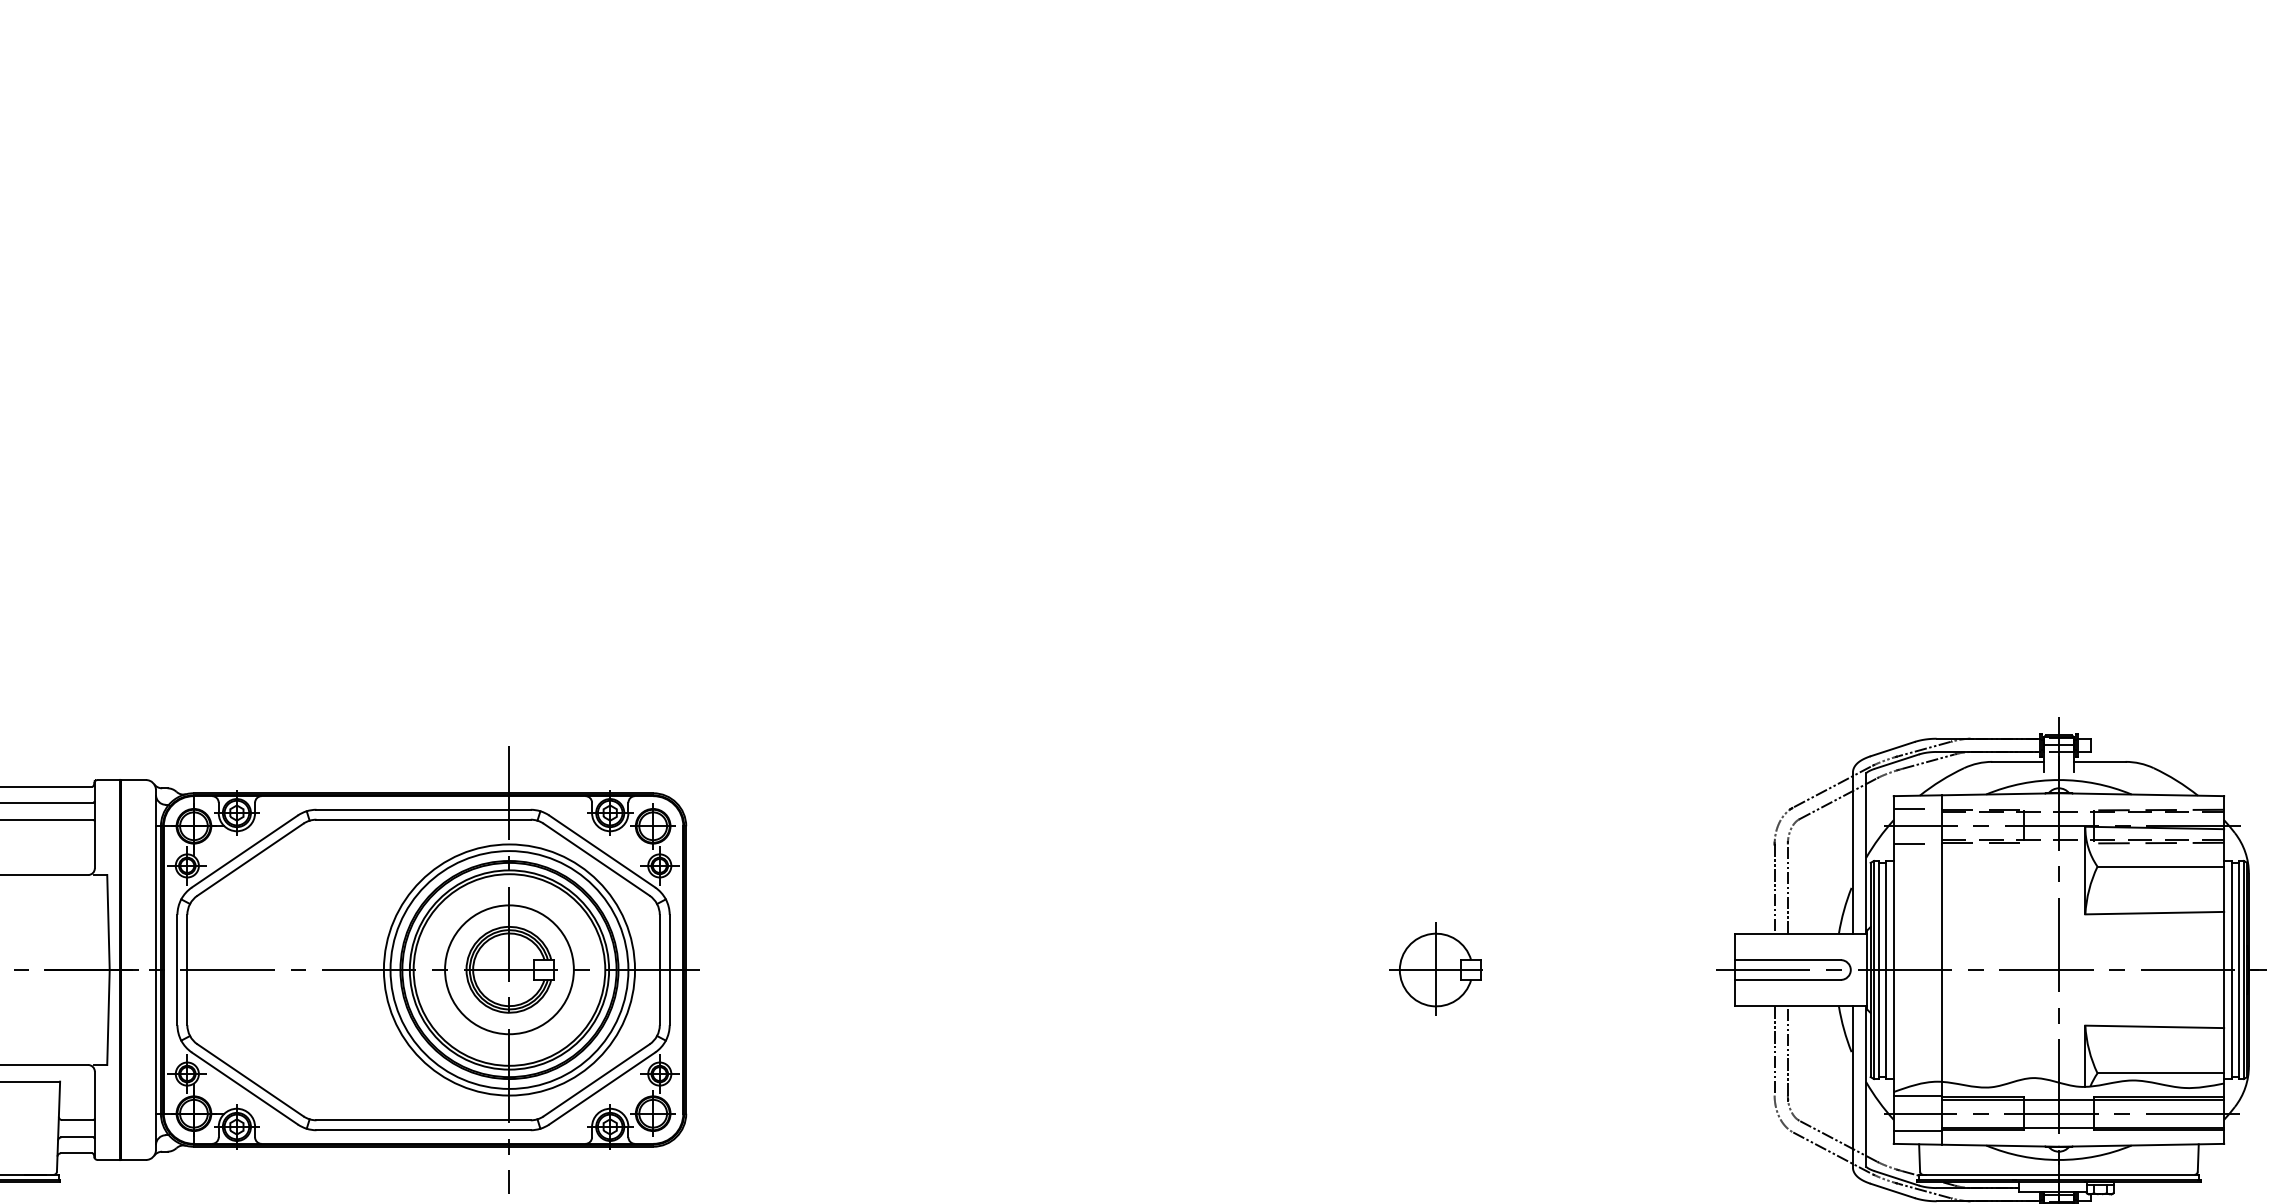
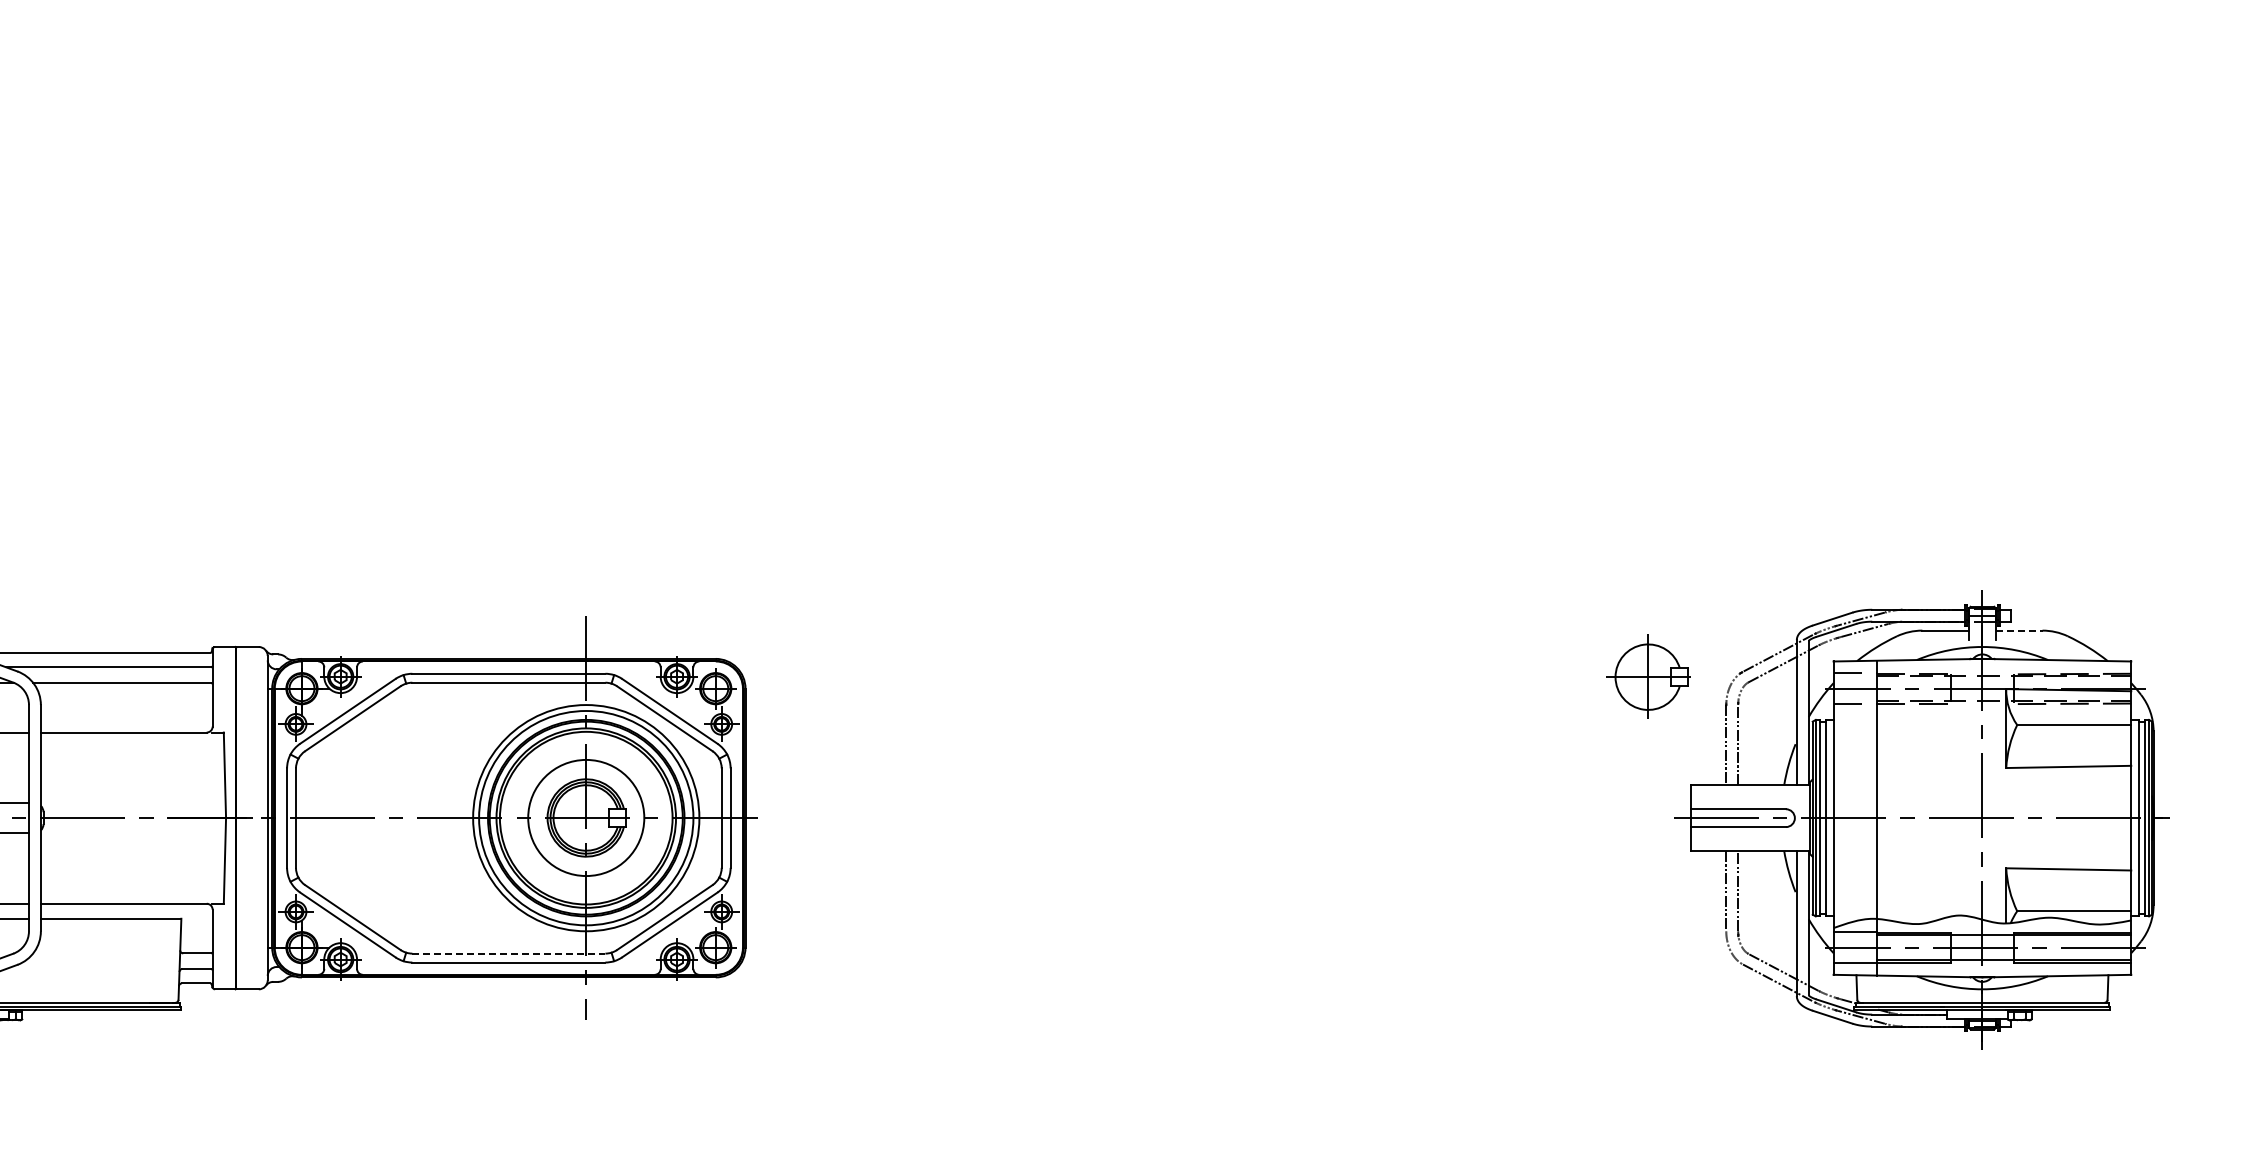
line: (2100, 761) -> (2019, 630), solid -> dashed
part: (1436, 969) -> (1648, 676), moved
line: (423, 1120) -> (508, 953), solid -> dashed

